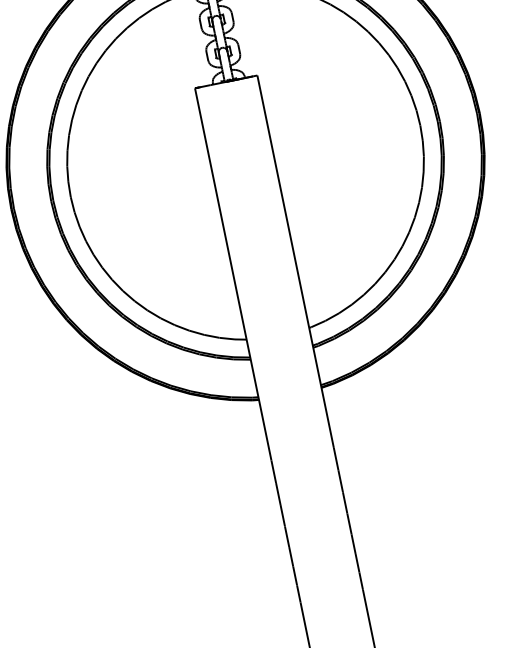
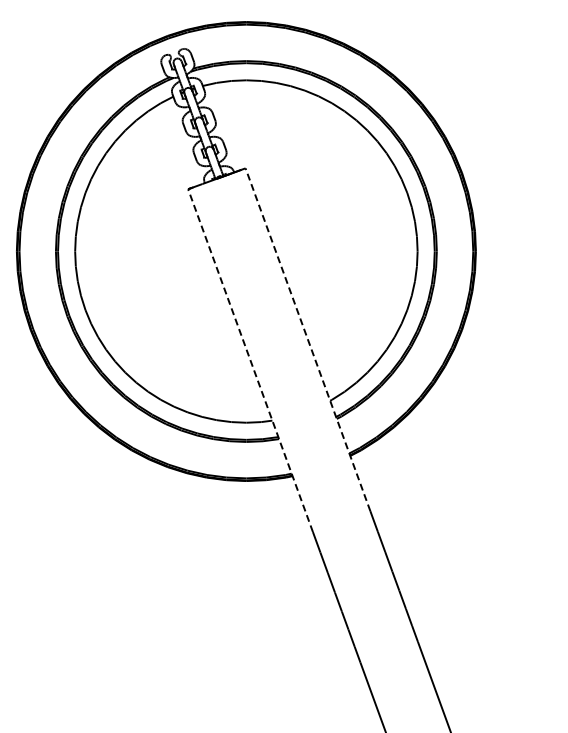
line: (295, 261) -> (307, 339), solid -> dashed
line: (233, 274) -> (250, 360), solid -> dashed

